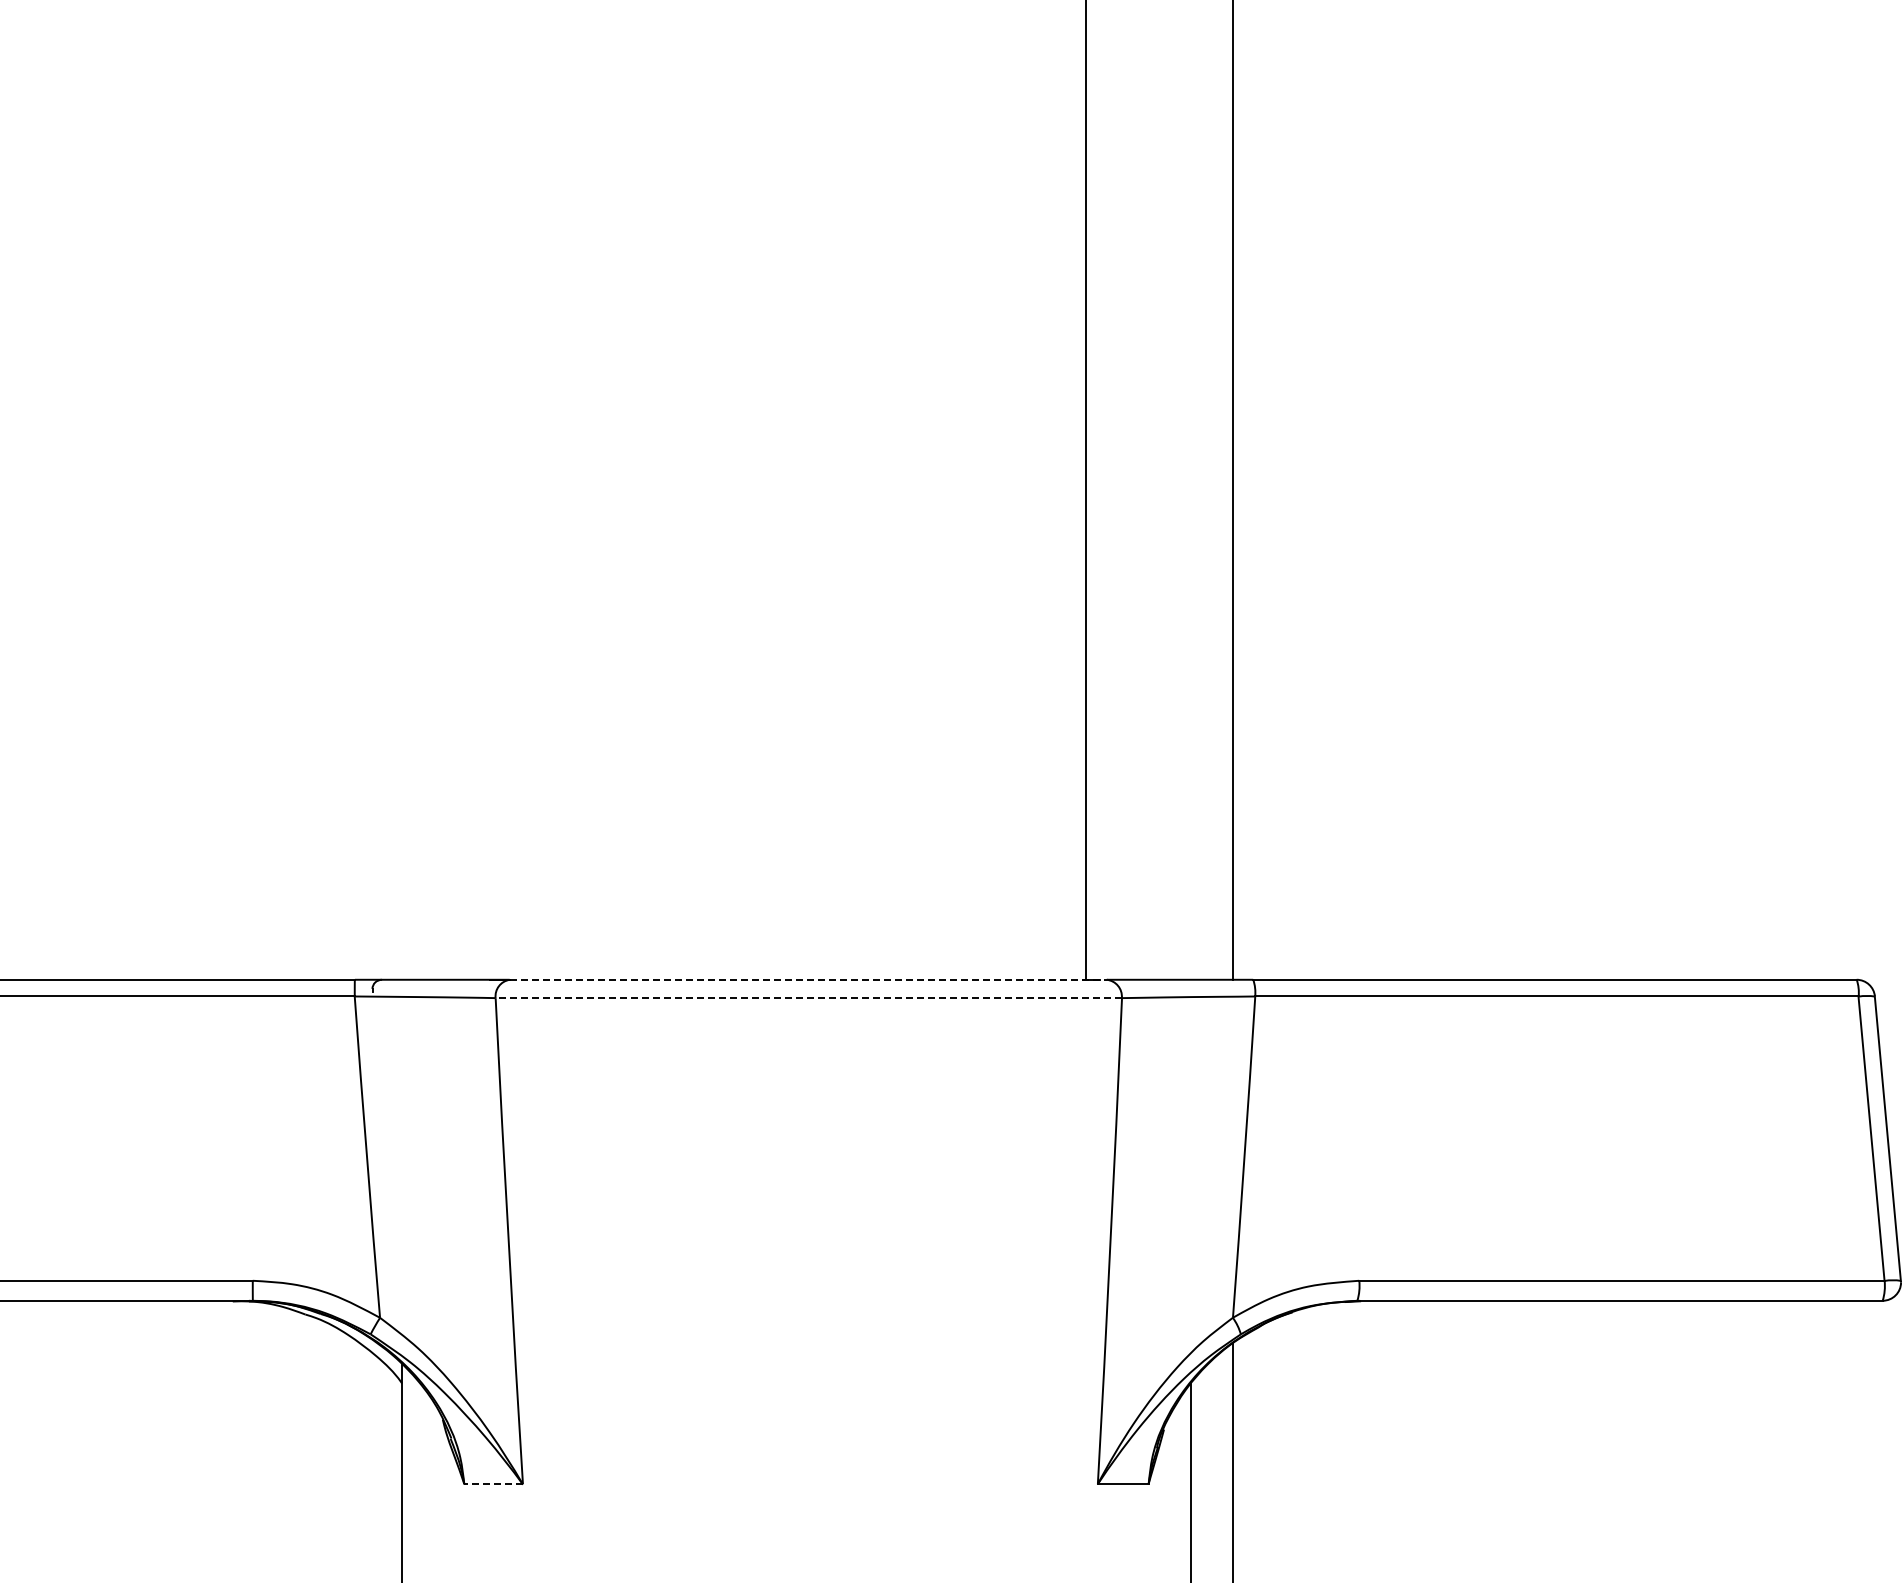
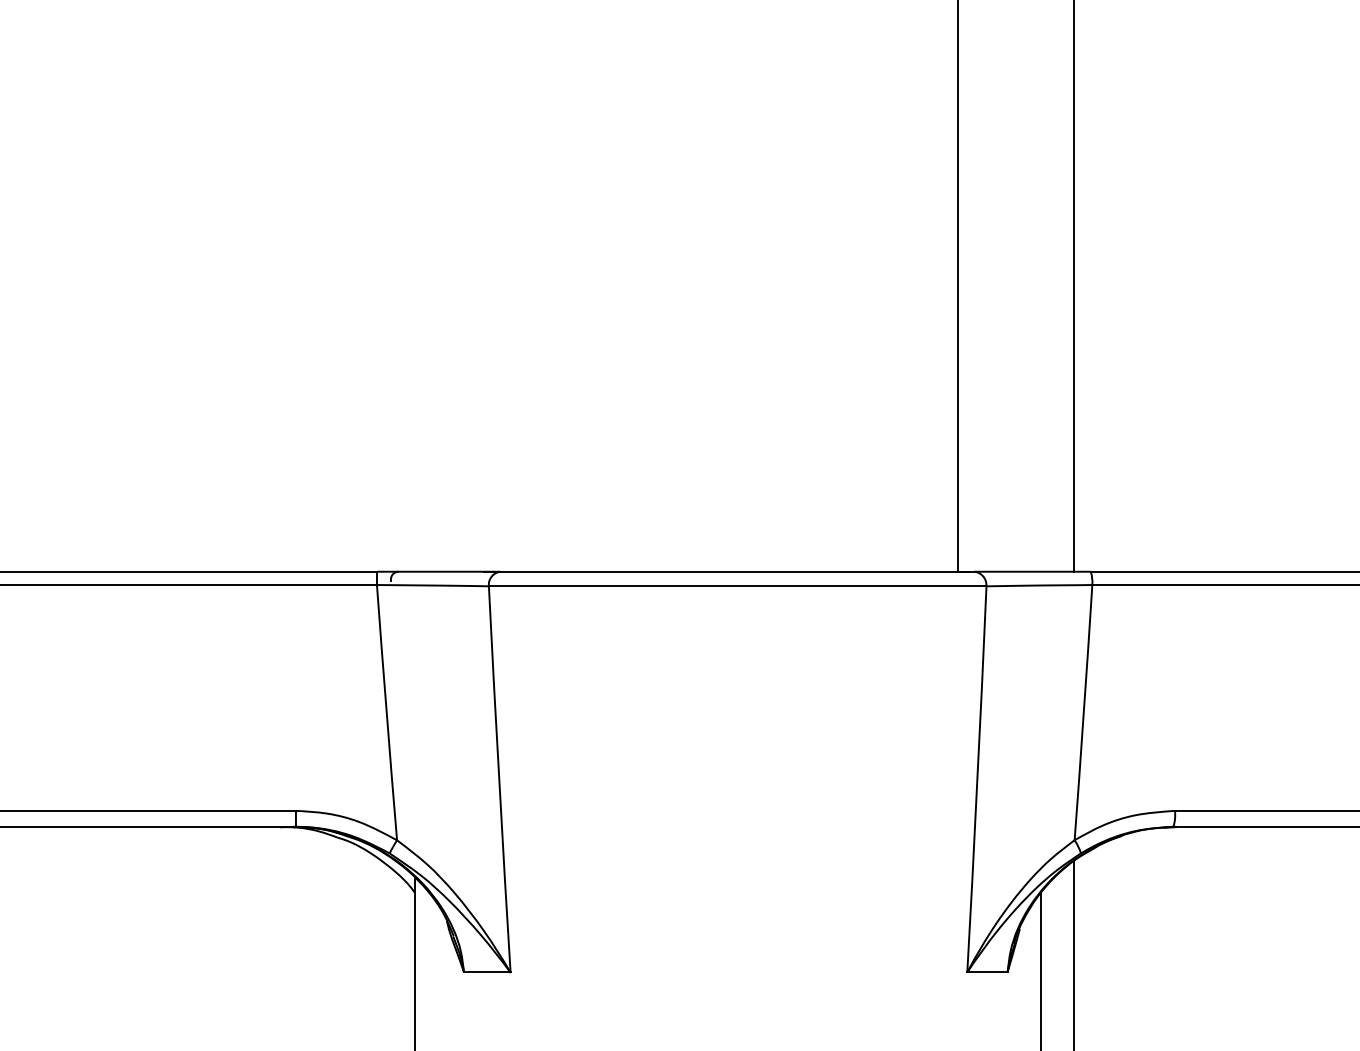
line: (808, 979) -> (737, 571), dashed -> solid
line: (808, 998) -> (737, 586), dashed -> solid
line: (493, 1484) -> (487, 972), dashed -> solid

